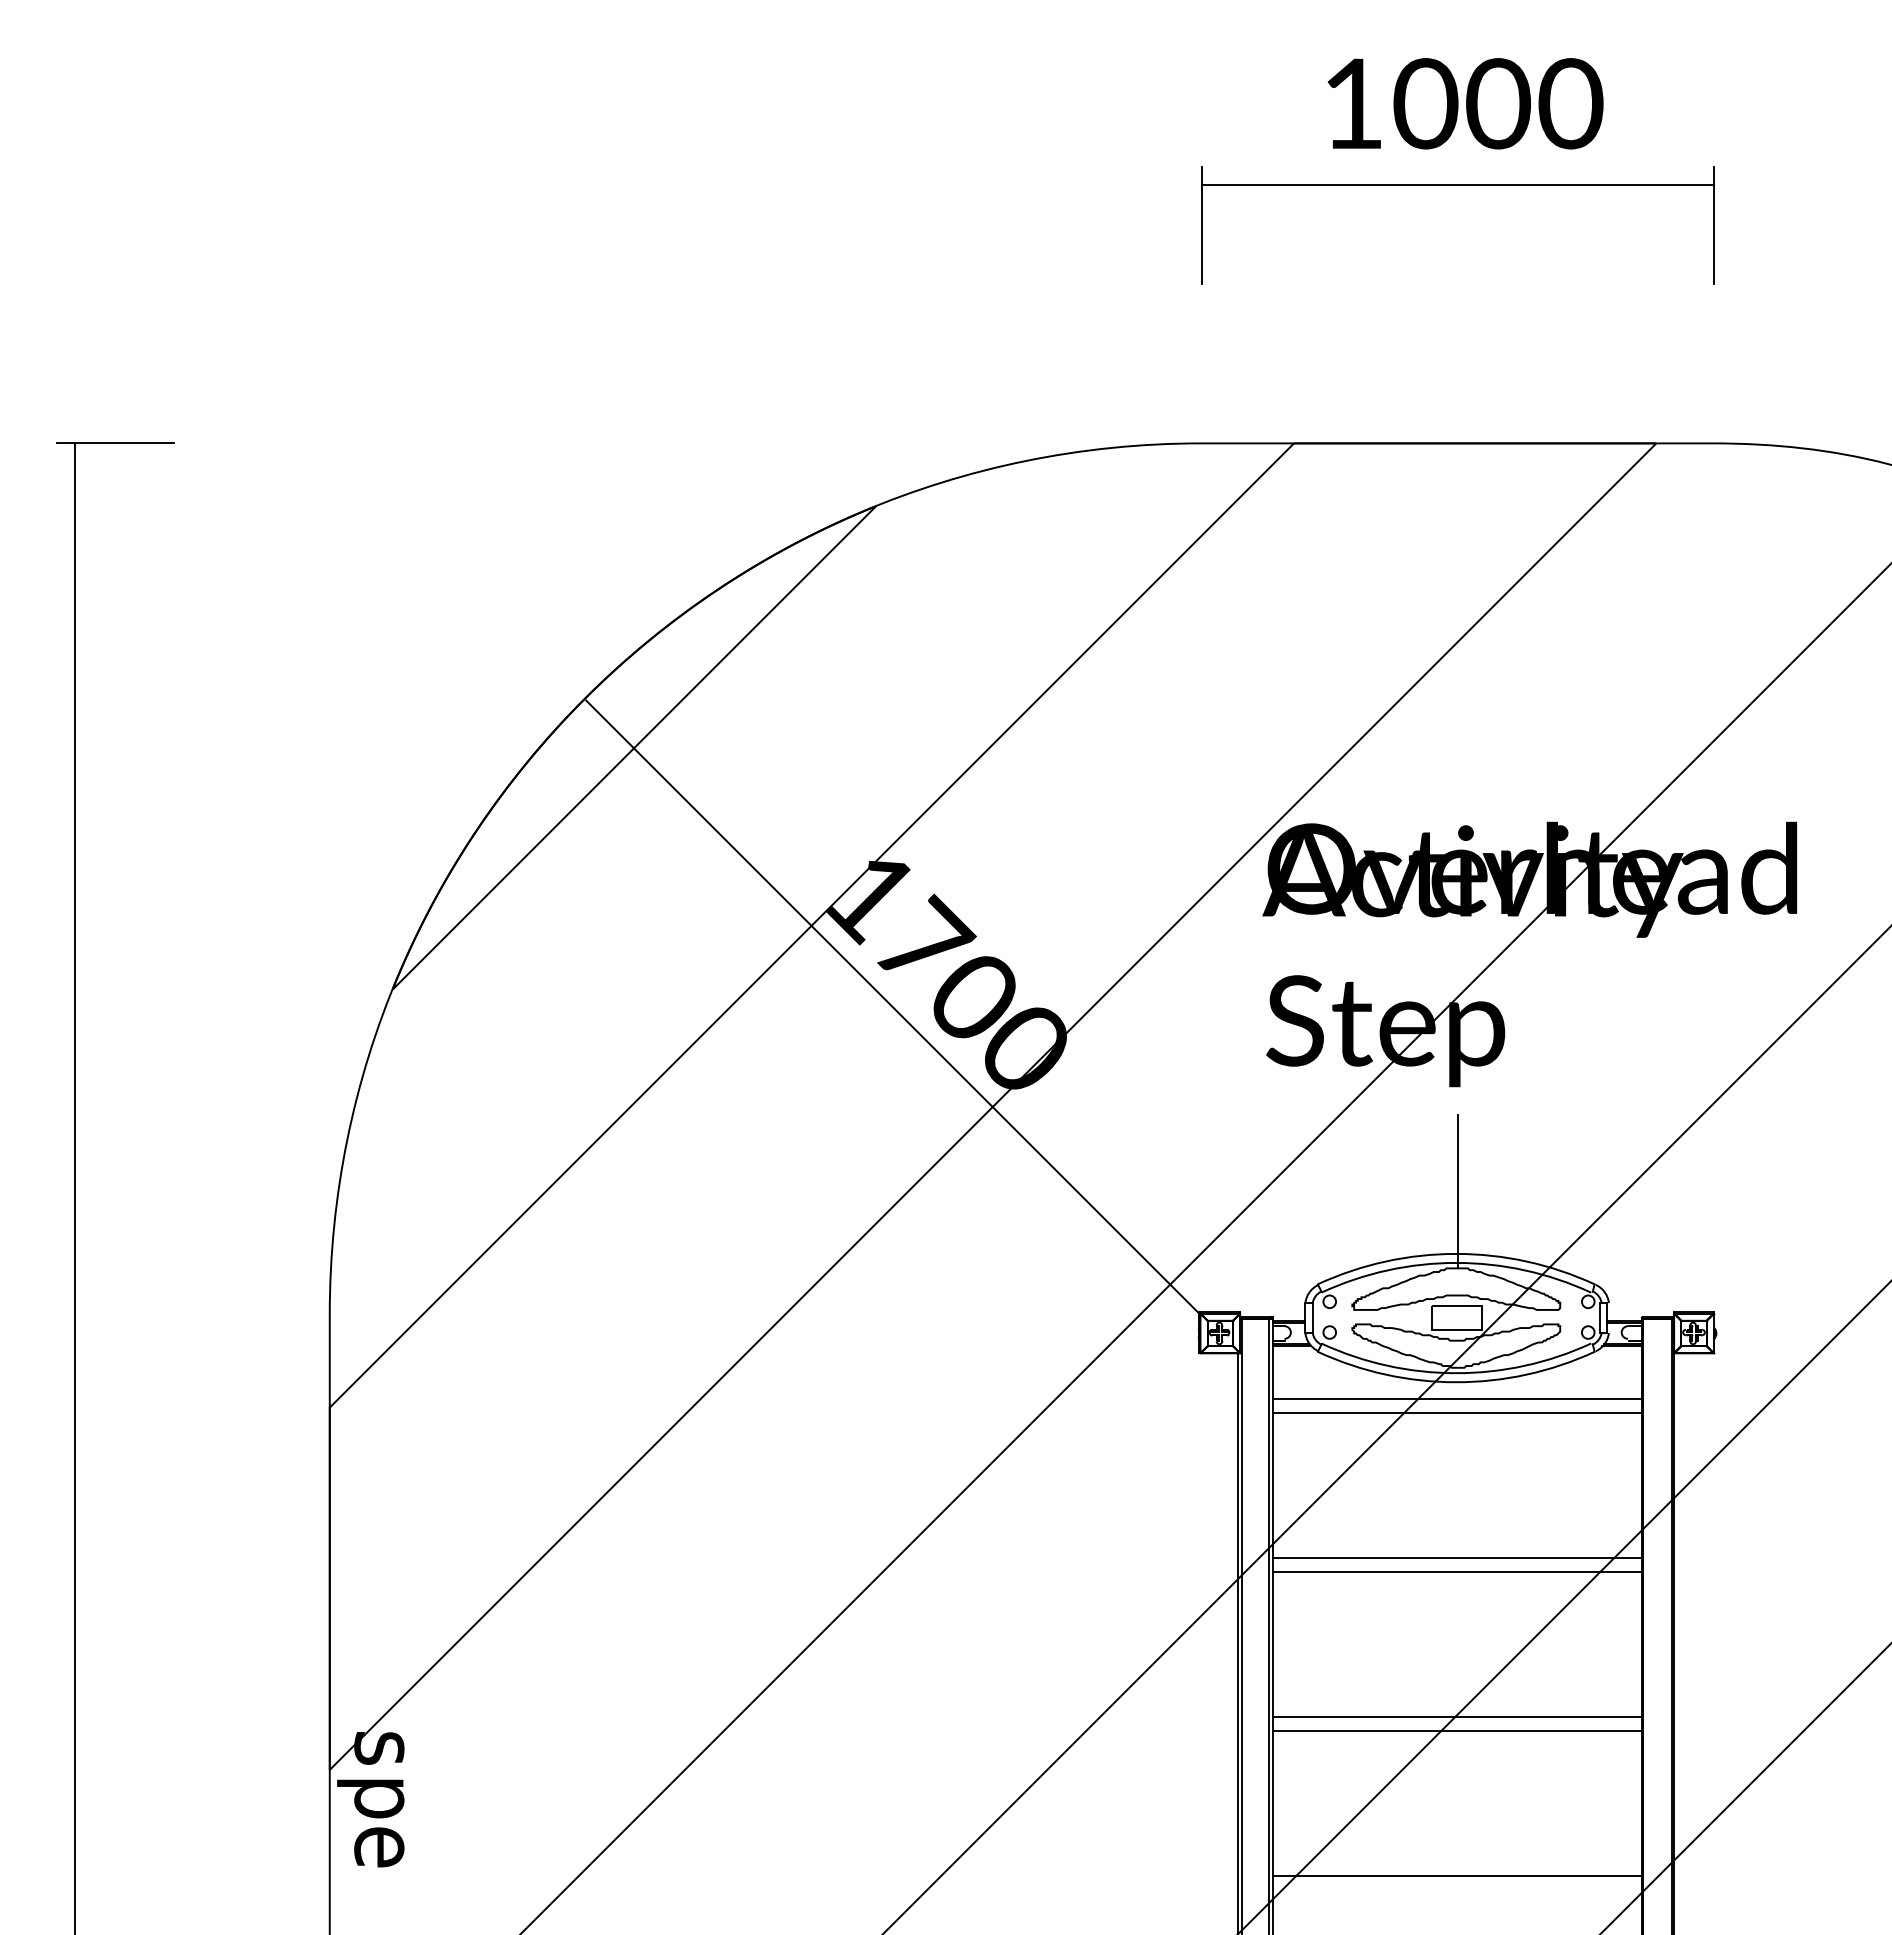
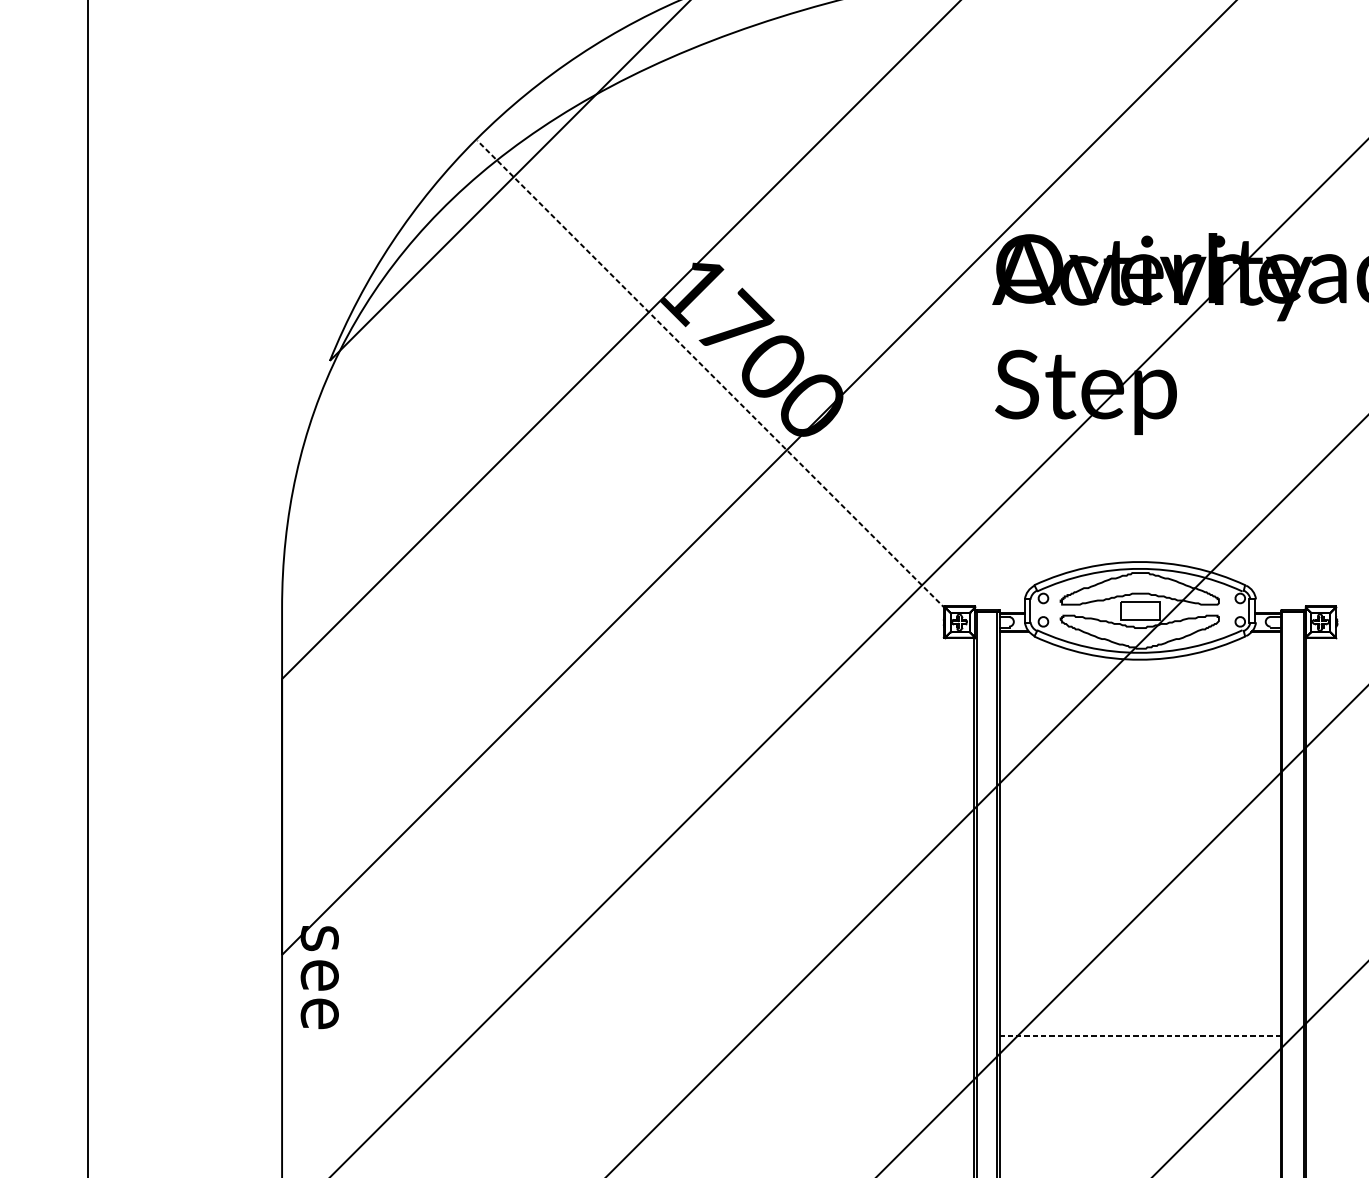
line: (893, 1008) -> (711, 375), solid -> dashed
line: (1458, 1191) -> (1141, 514), removed
line: (1456, 1398) -> (1139, 672), removed
line: (1456, 1413) -> (1139, 683), removed
line: (1456, 1557) -> (1139, 793), removed
line: (1456, 1572) -> (1139, 804), removed
line: (1456, 1716) -> (1139, 914), removed
line: (1456, 1731) -> (1139, 925), removed
text: (370, 1797) -> (313, 975), p -> e
line: (1456, 1875) -> (1139, 1035), solid -> dashed

